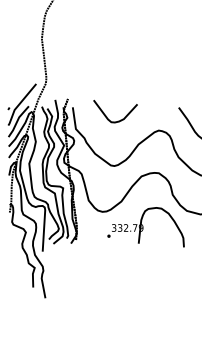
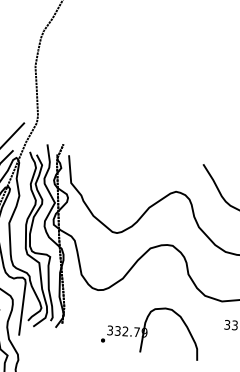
curve: (107, 116) -> (112, 169), removed
part: (145, 227) -> (150, 332), moved

